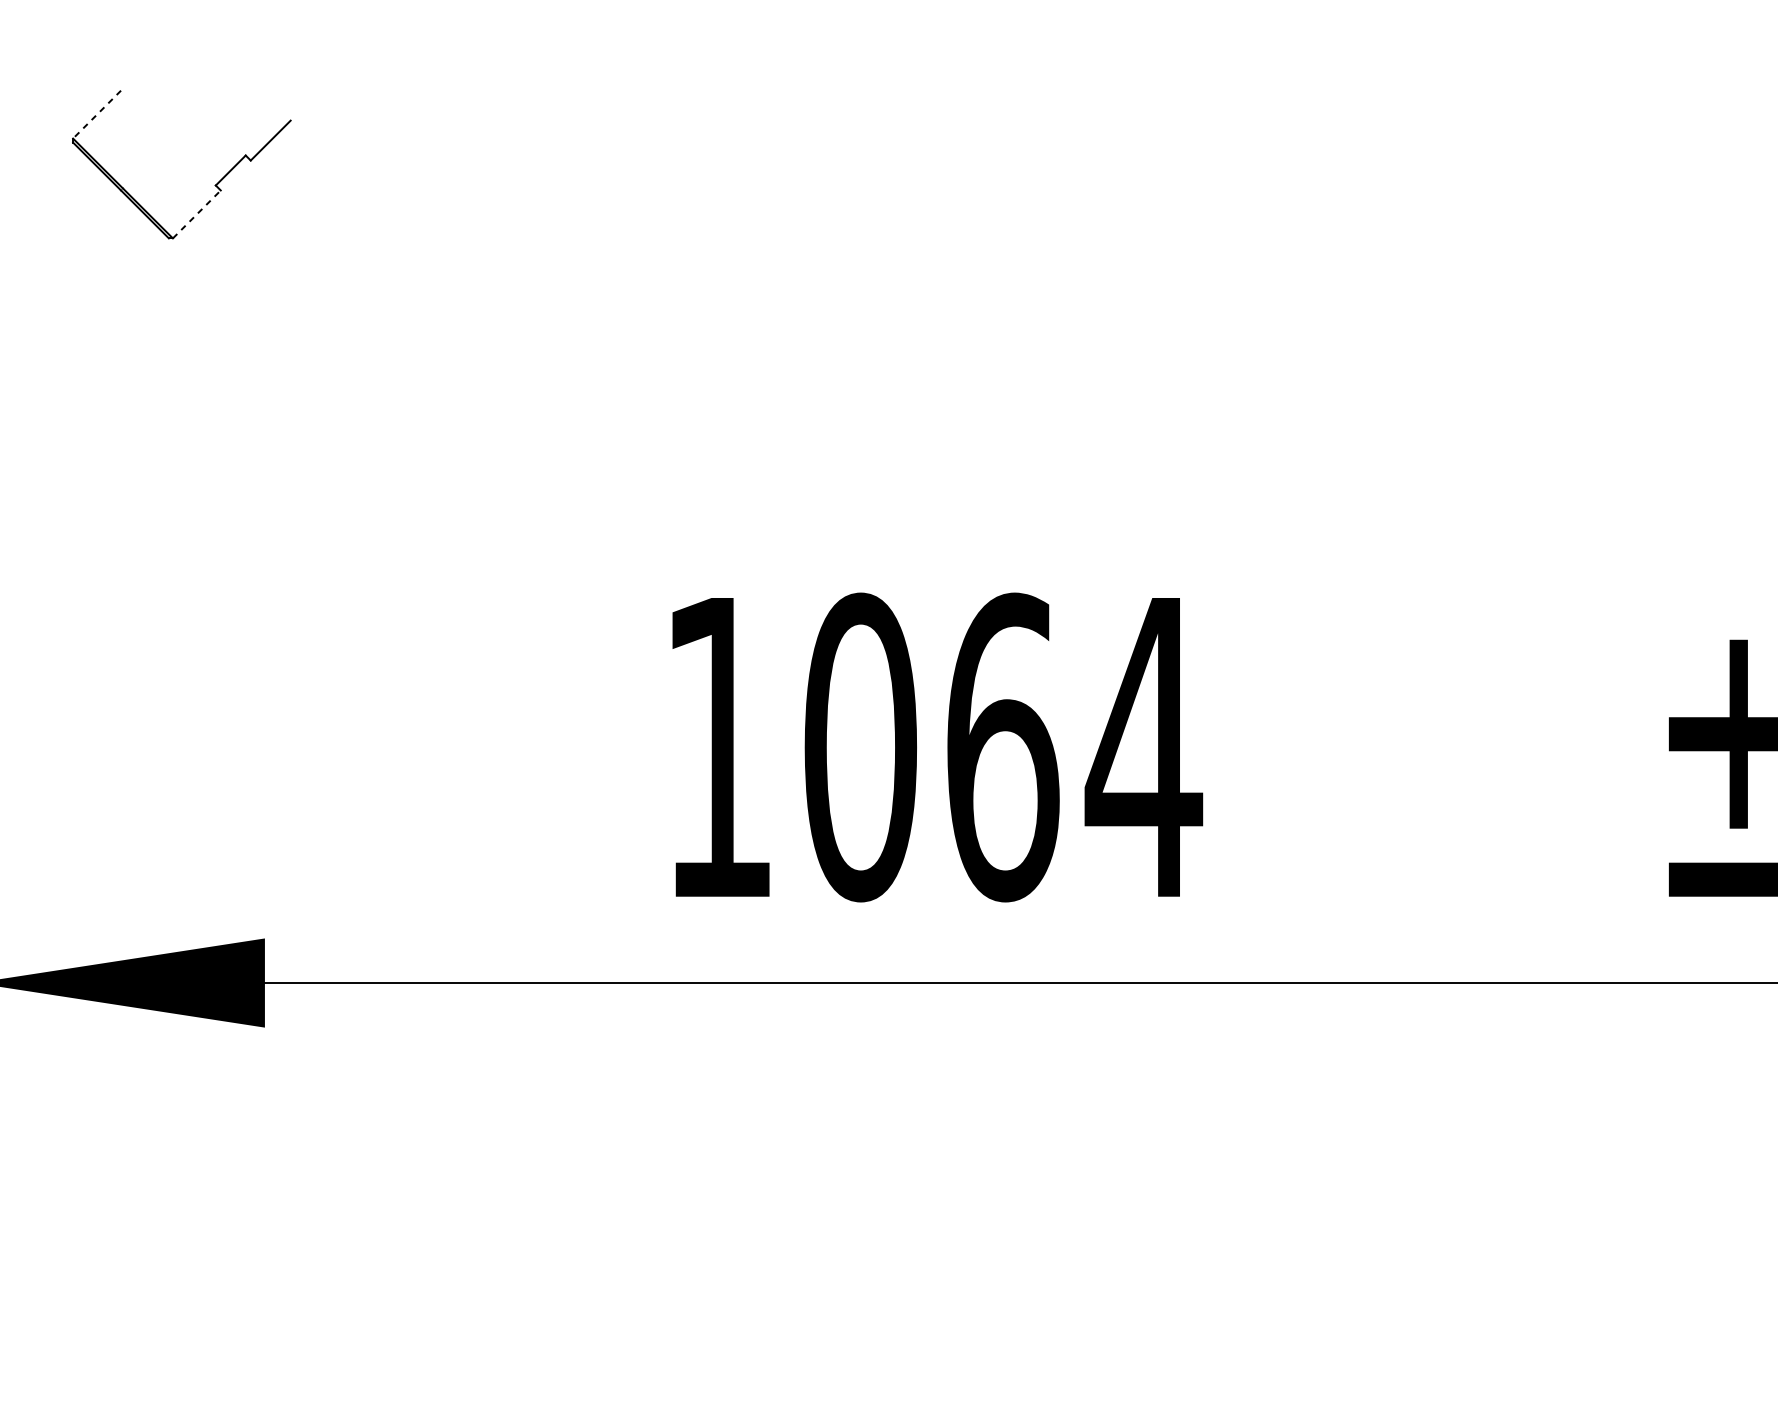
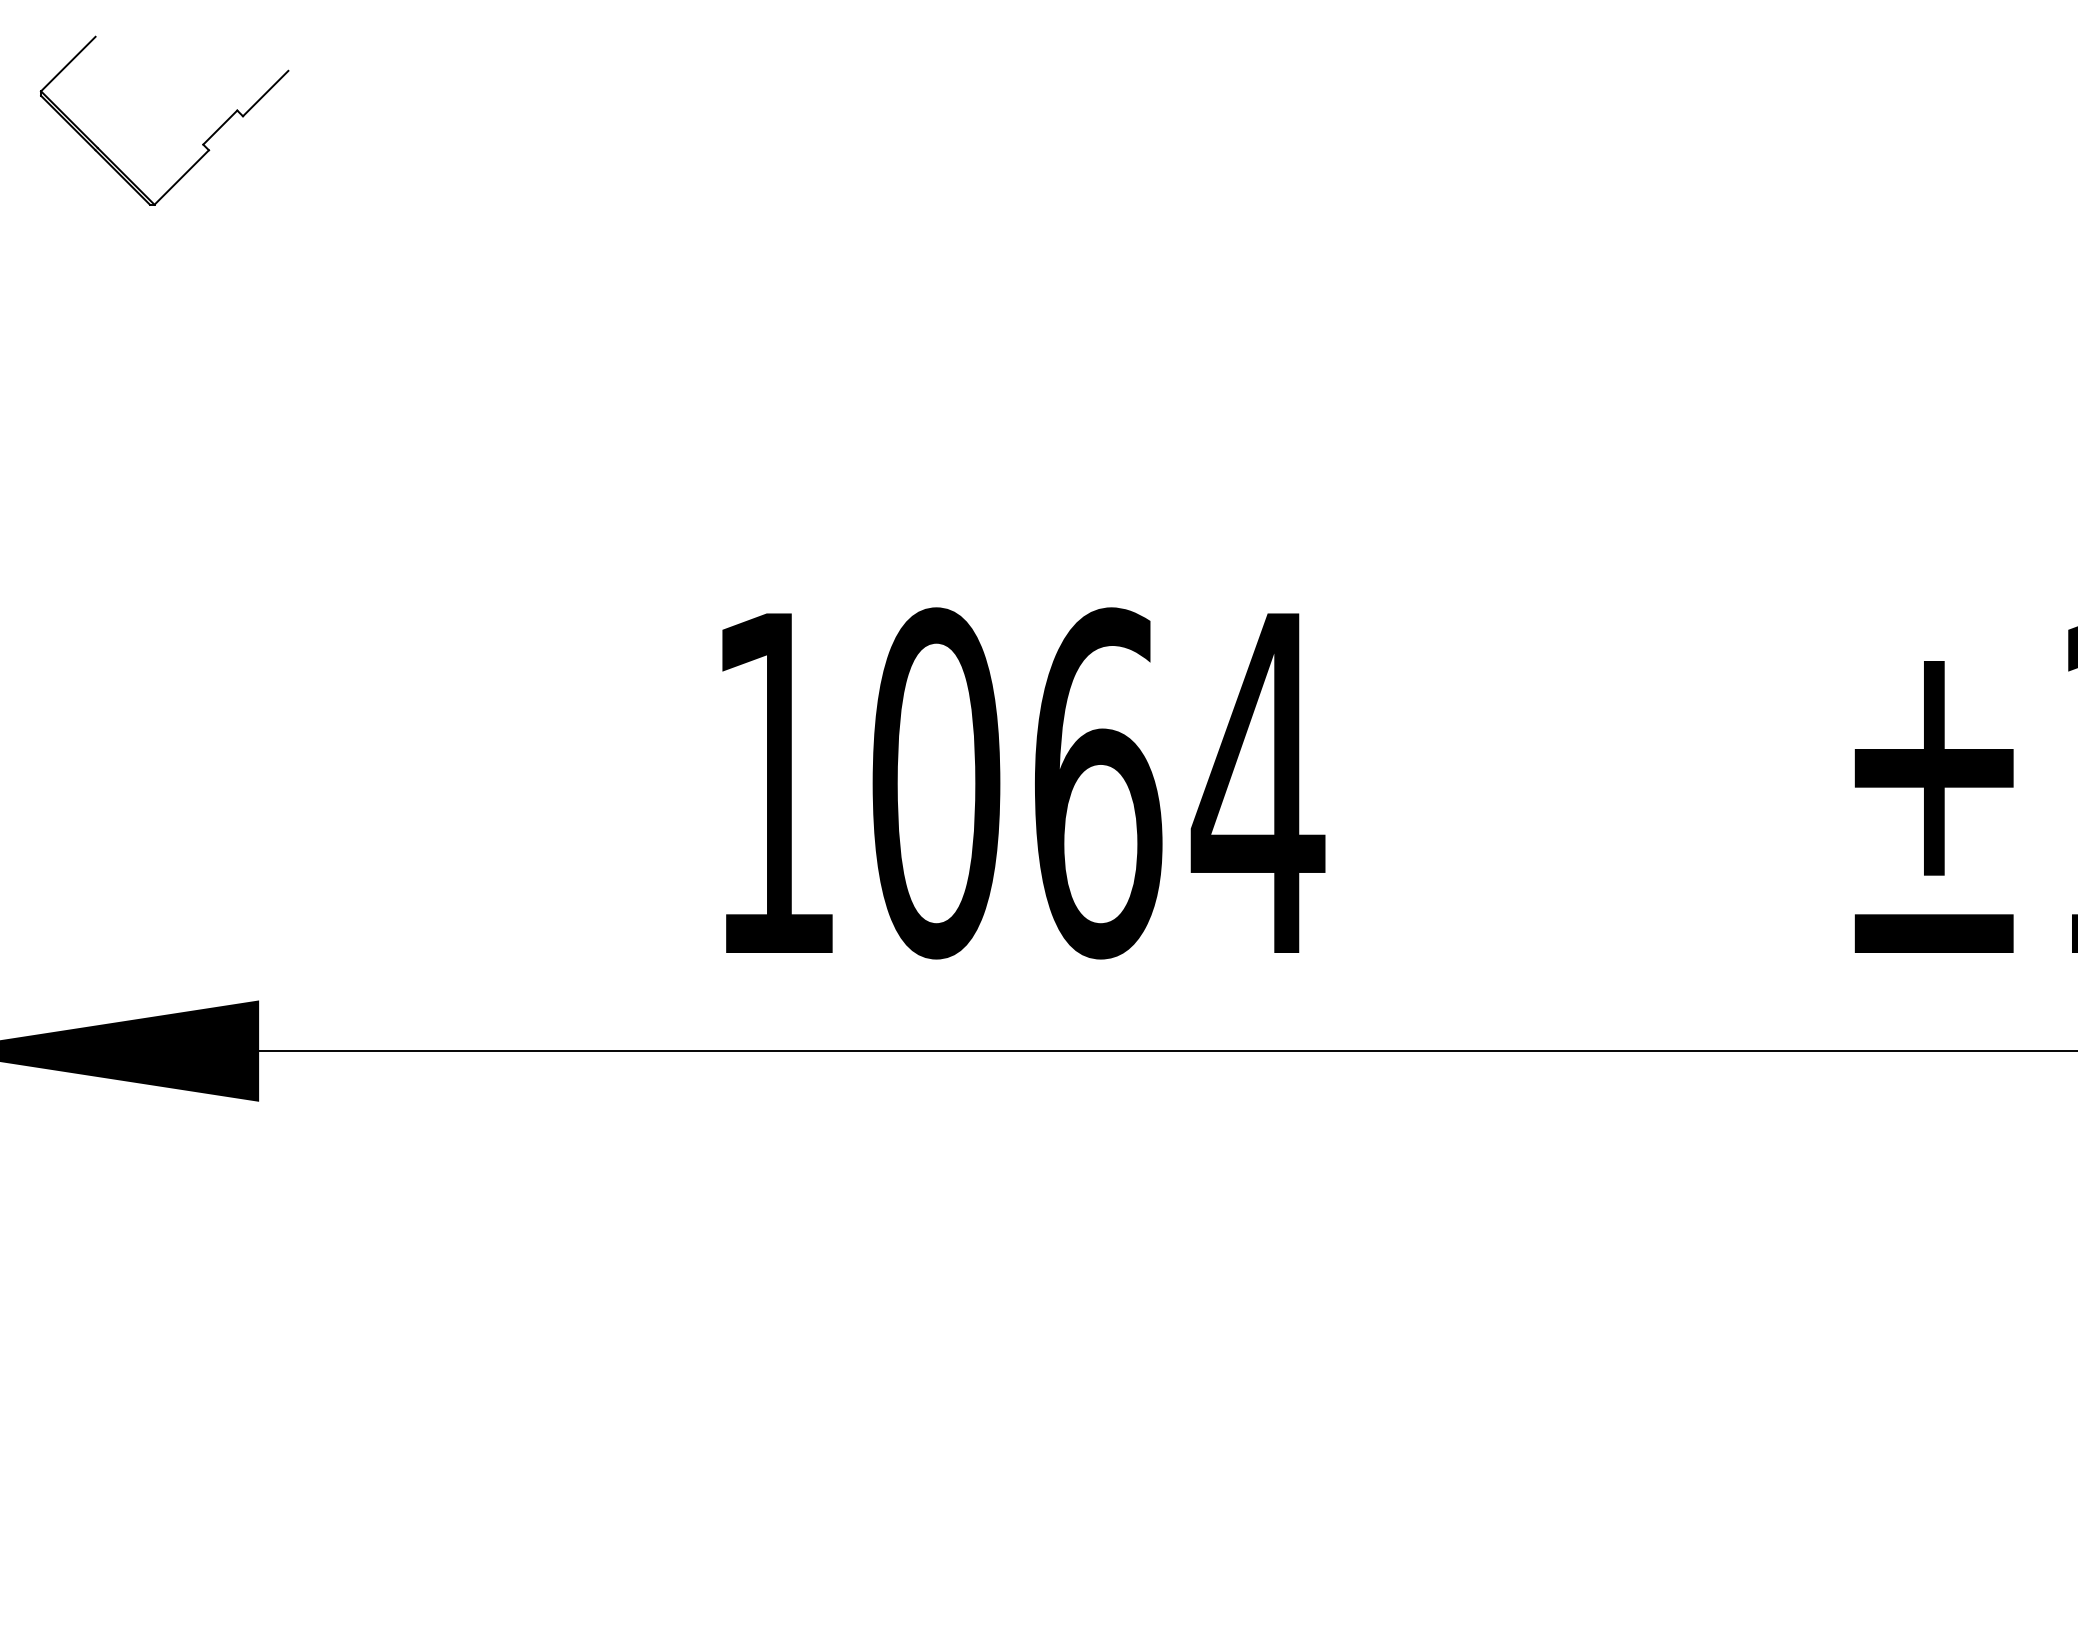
line: (97, 115) -> (68, 64), dashed -> solid
line: (197, 214) -> (182, 177), dashed -> solid

